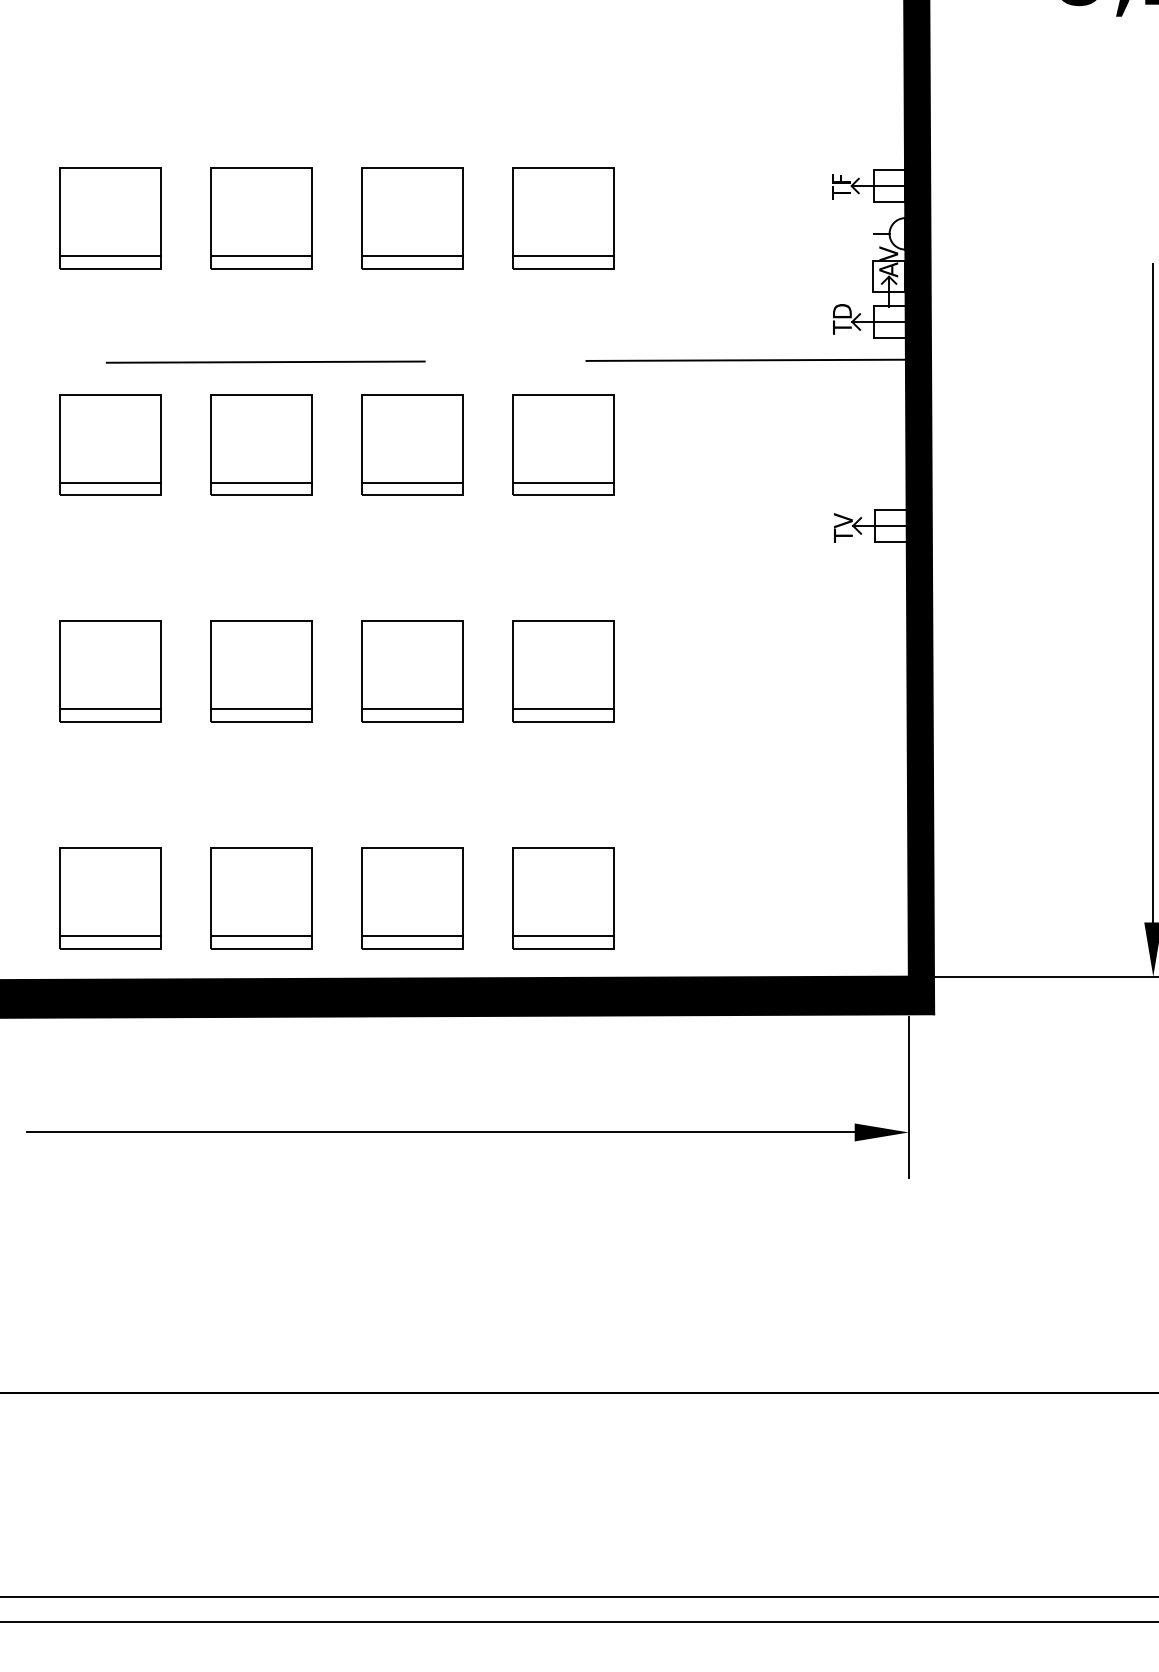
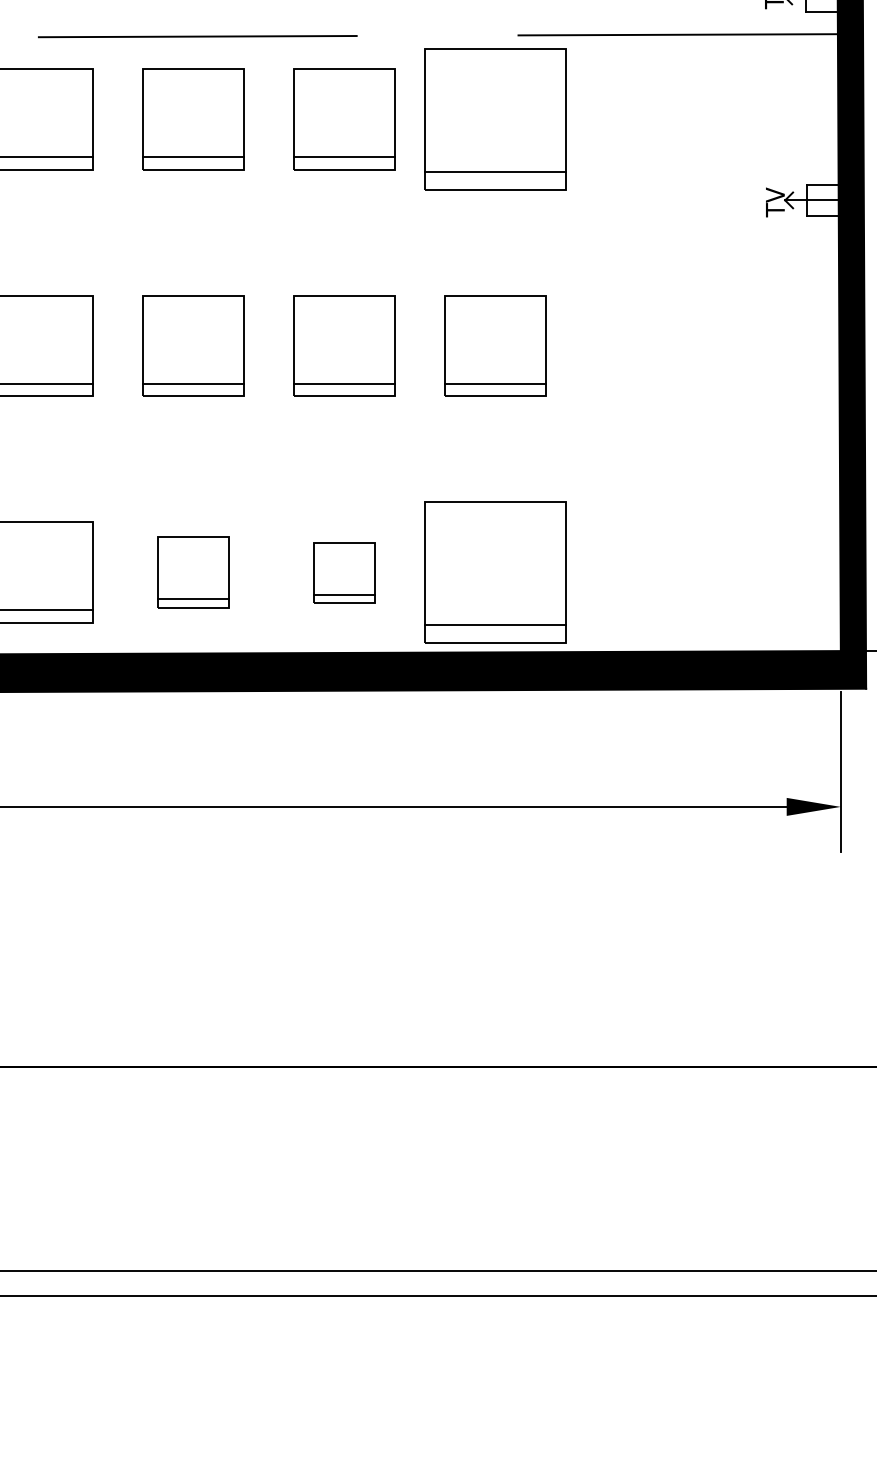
part: (563, 444) -> (495, 118), size x1.4
part: (261, 898) -> (193, 572), size x0.7
part: (412, 898) -> (344, 572), size x0.6
part: (563, 898) -> (495, 572), size x1.4

